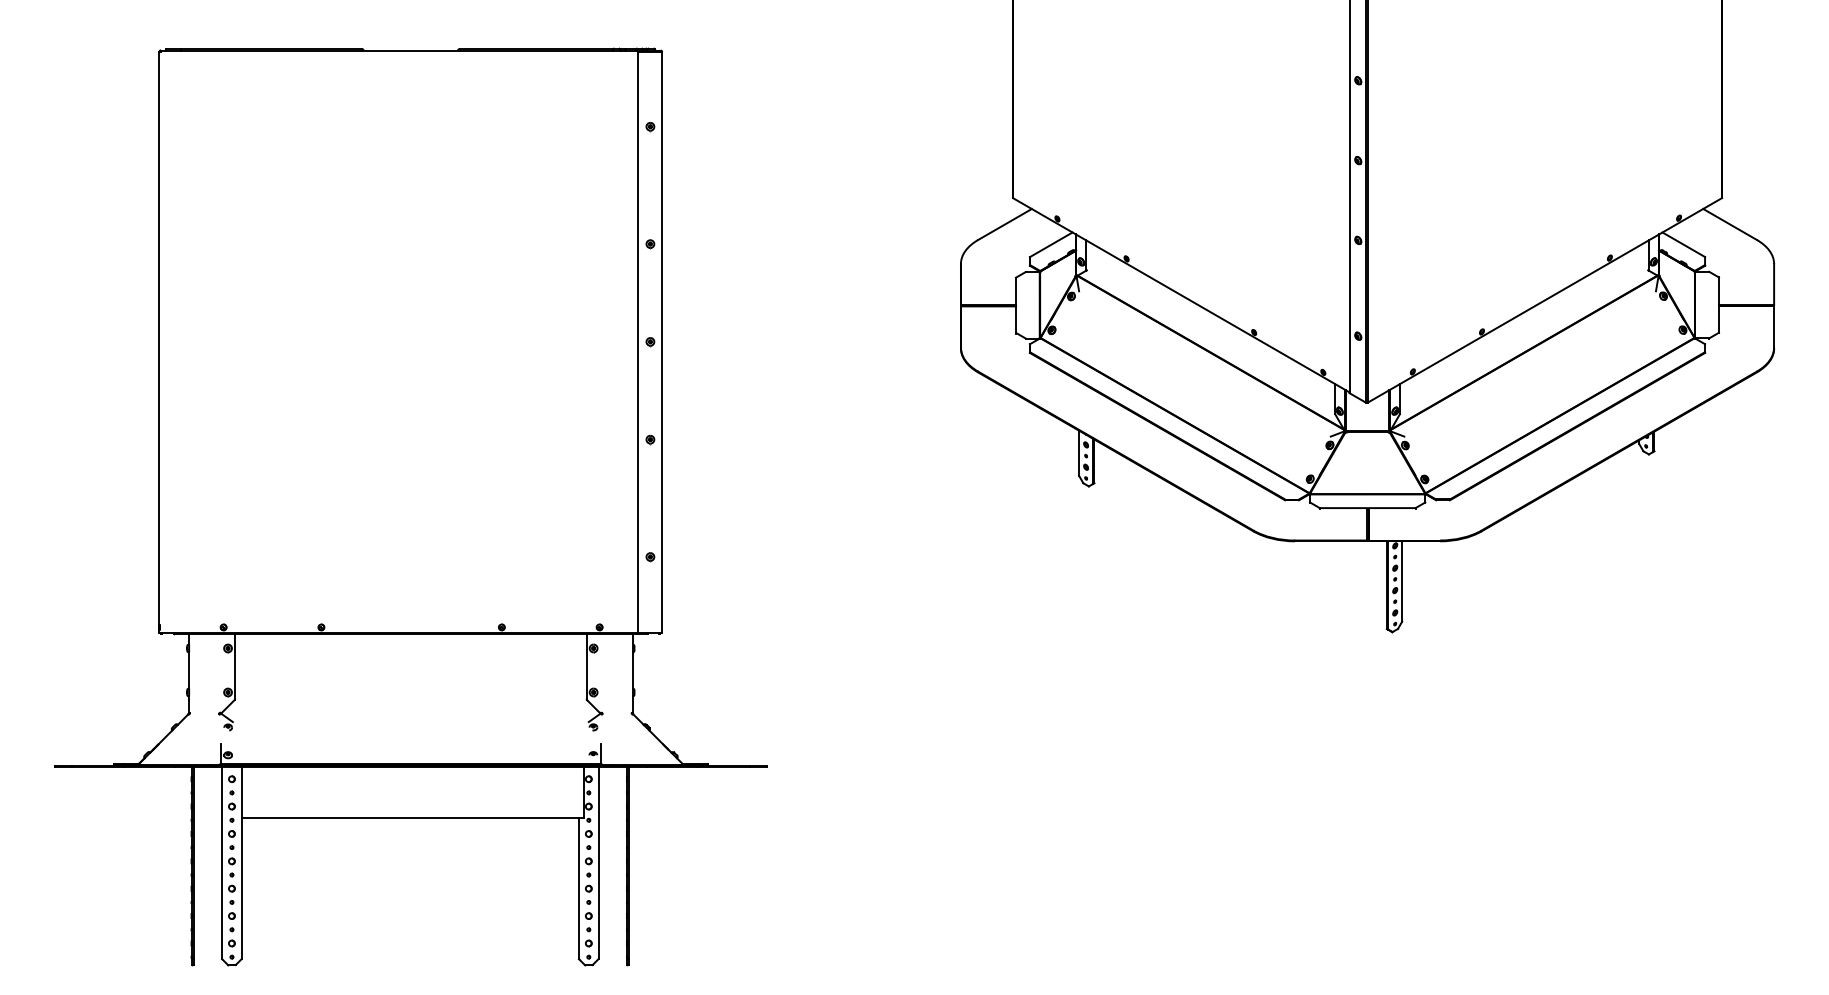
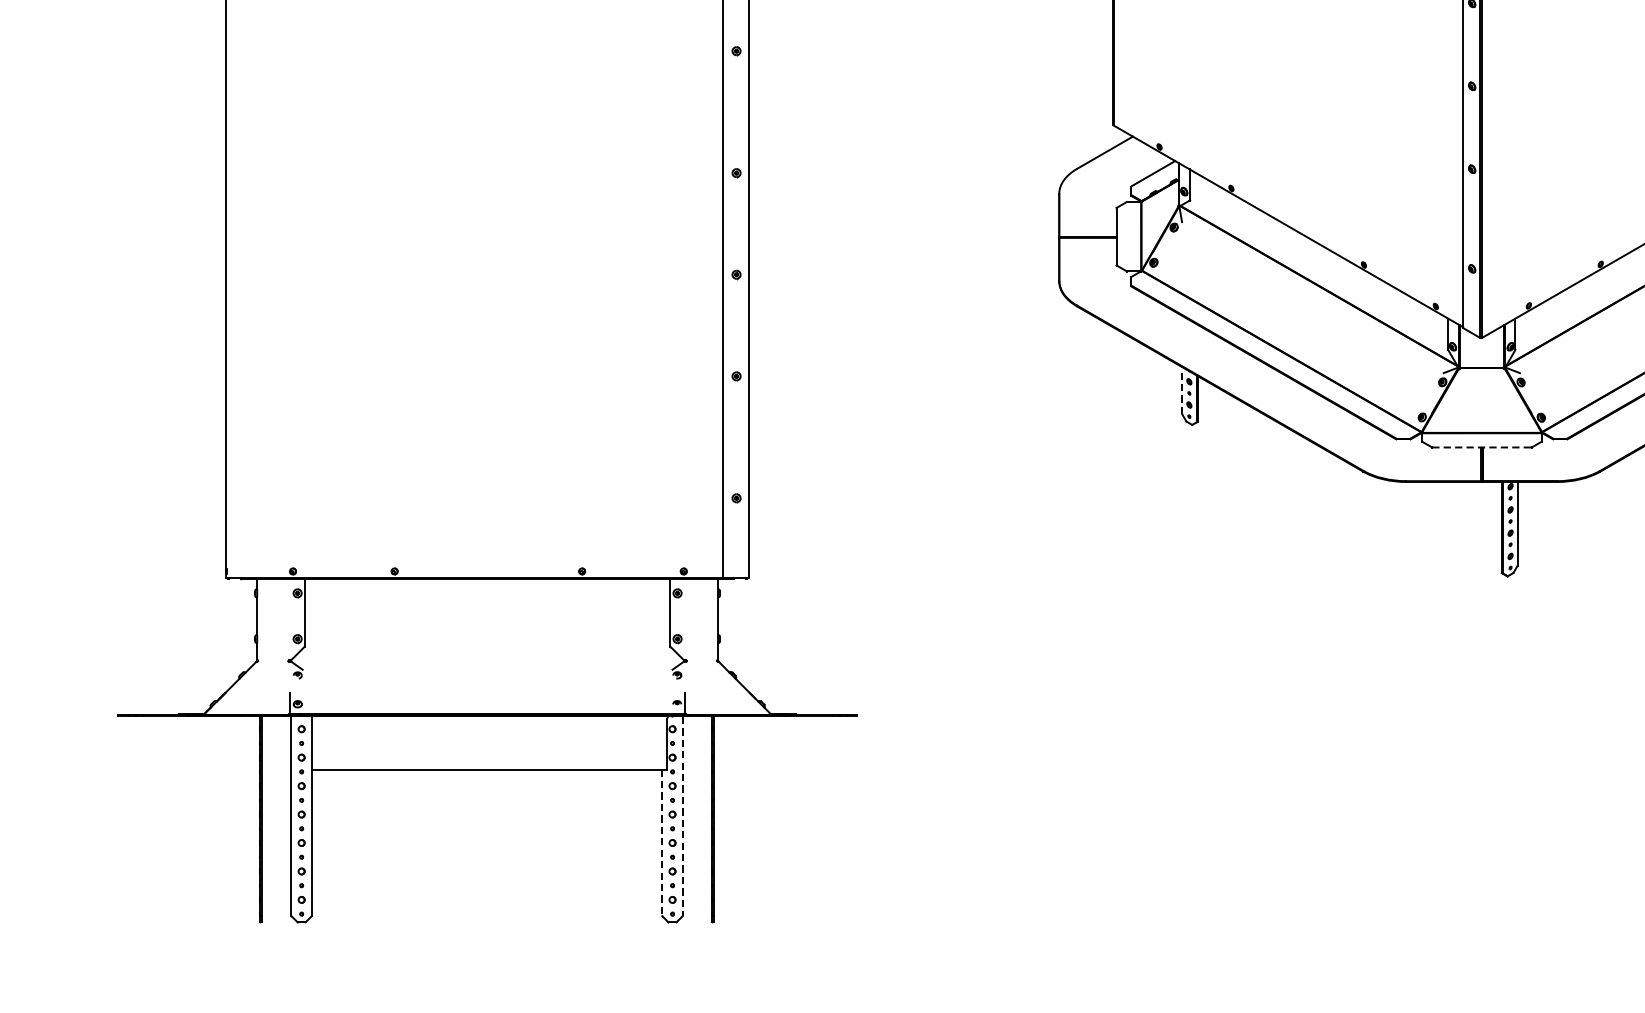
line: (1079, 453) -> (1182, 390), solid -> dashed
line: (1367, 508) -> (1481, 447), solid -> dashed
line: (598, 863) -> (682, 816), solid -> dashed
line: (578, 888) -> (661, 842), solid -> dashed

